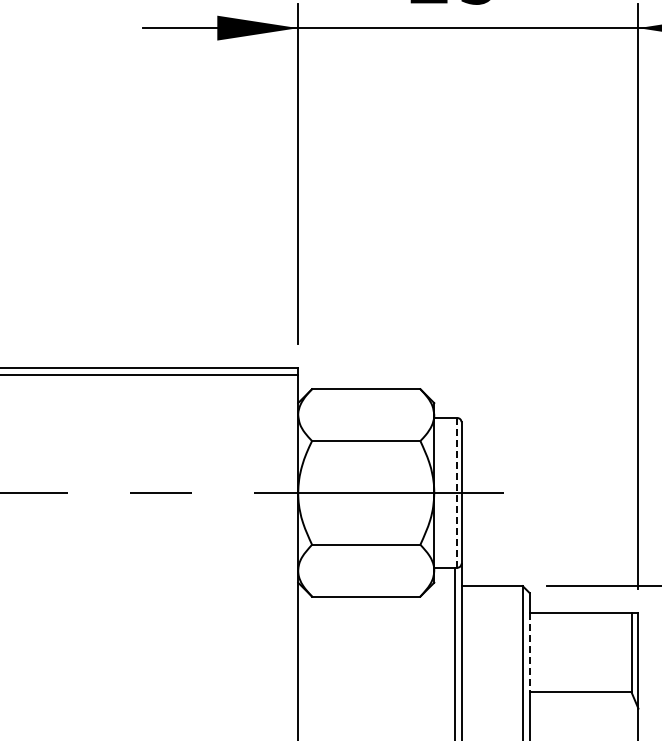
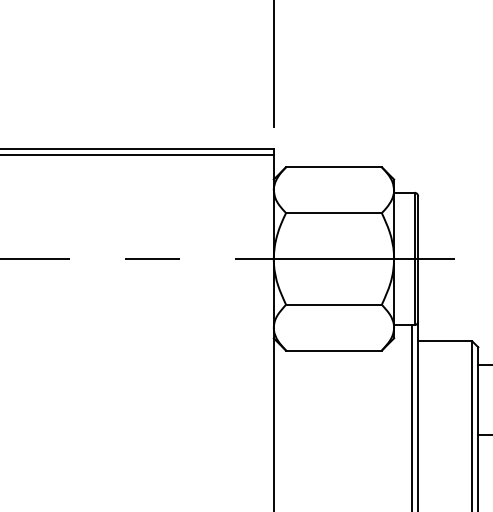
line: (457, 492) -> (414, 258), dashed -> solid
line: (529, 652) -> (478, 400), dashed -> solid

